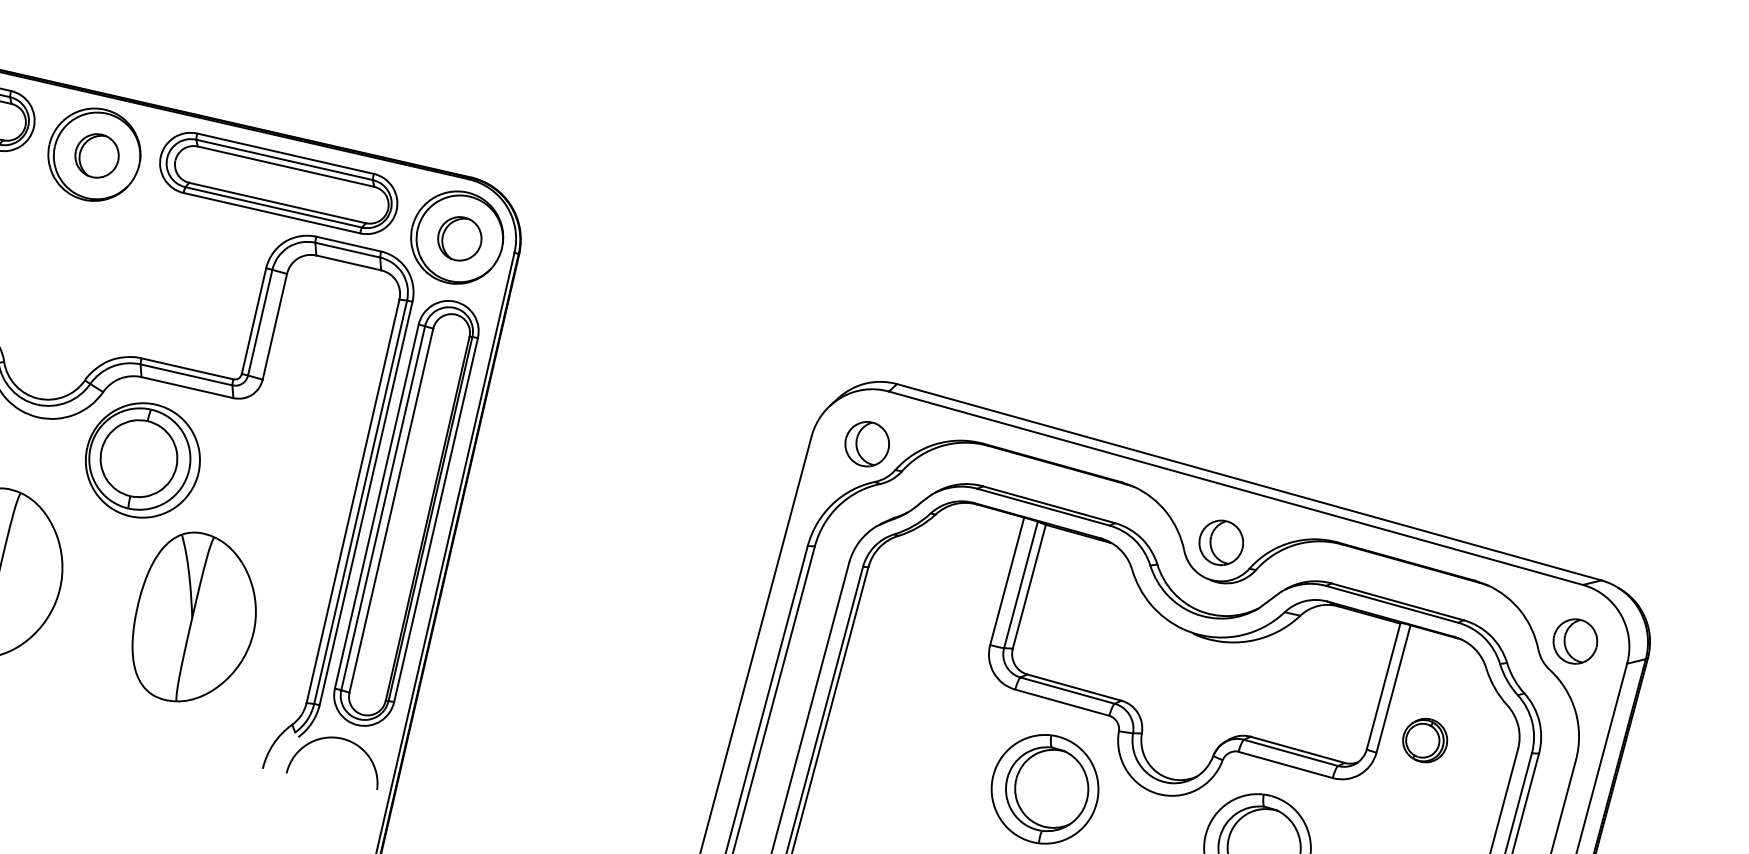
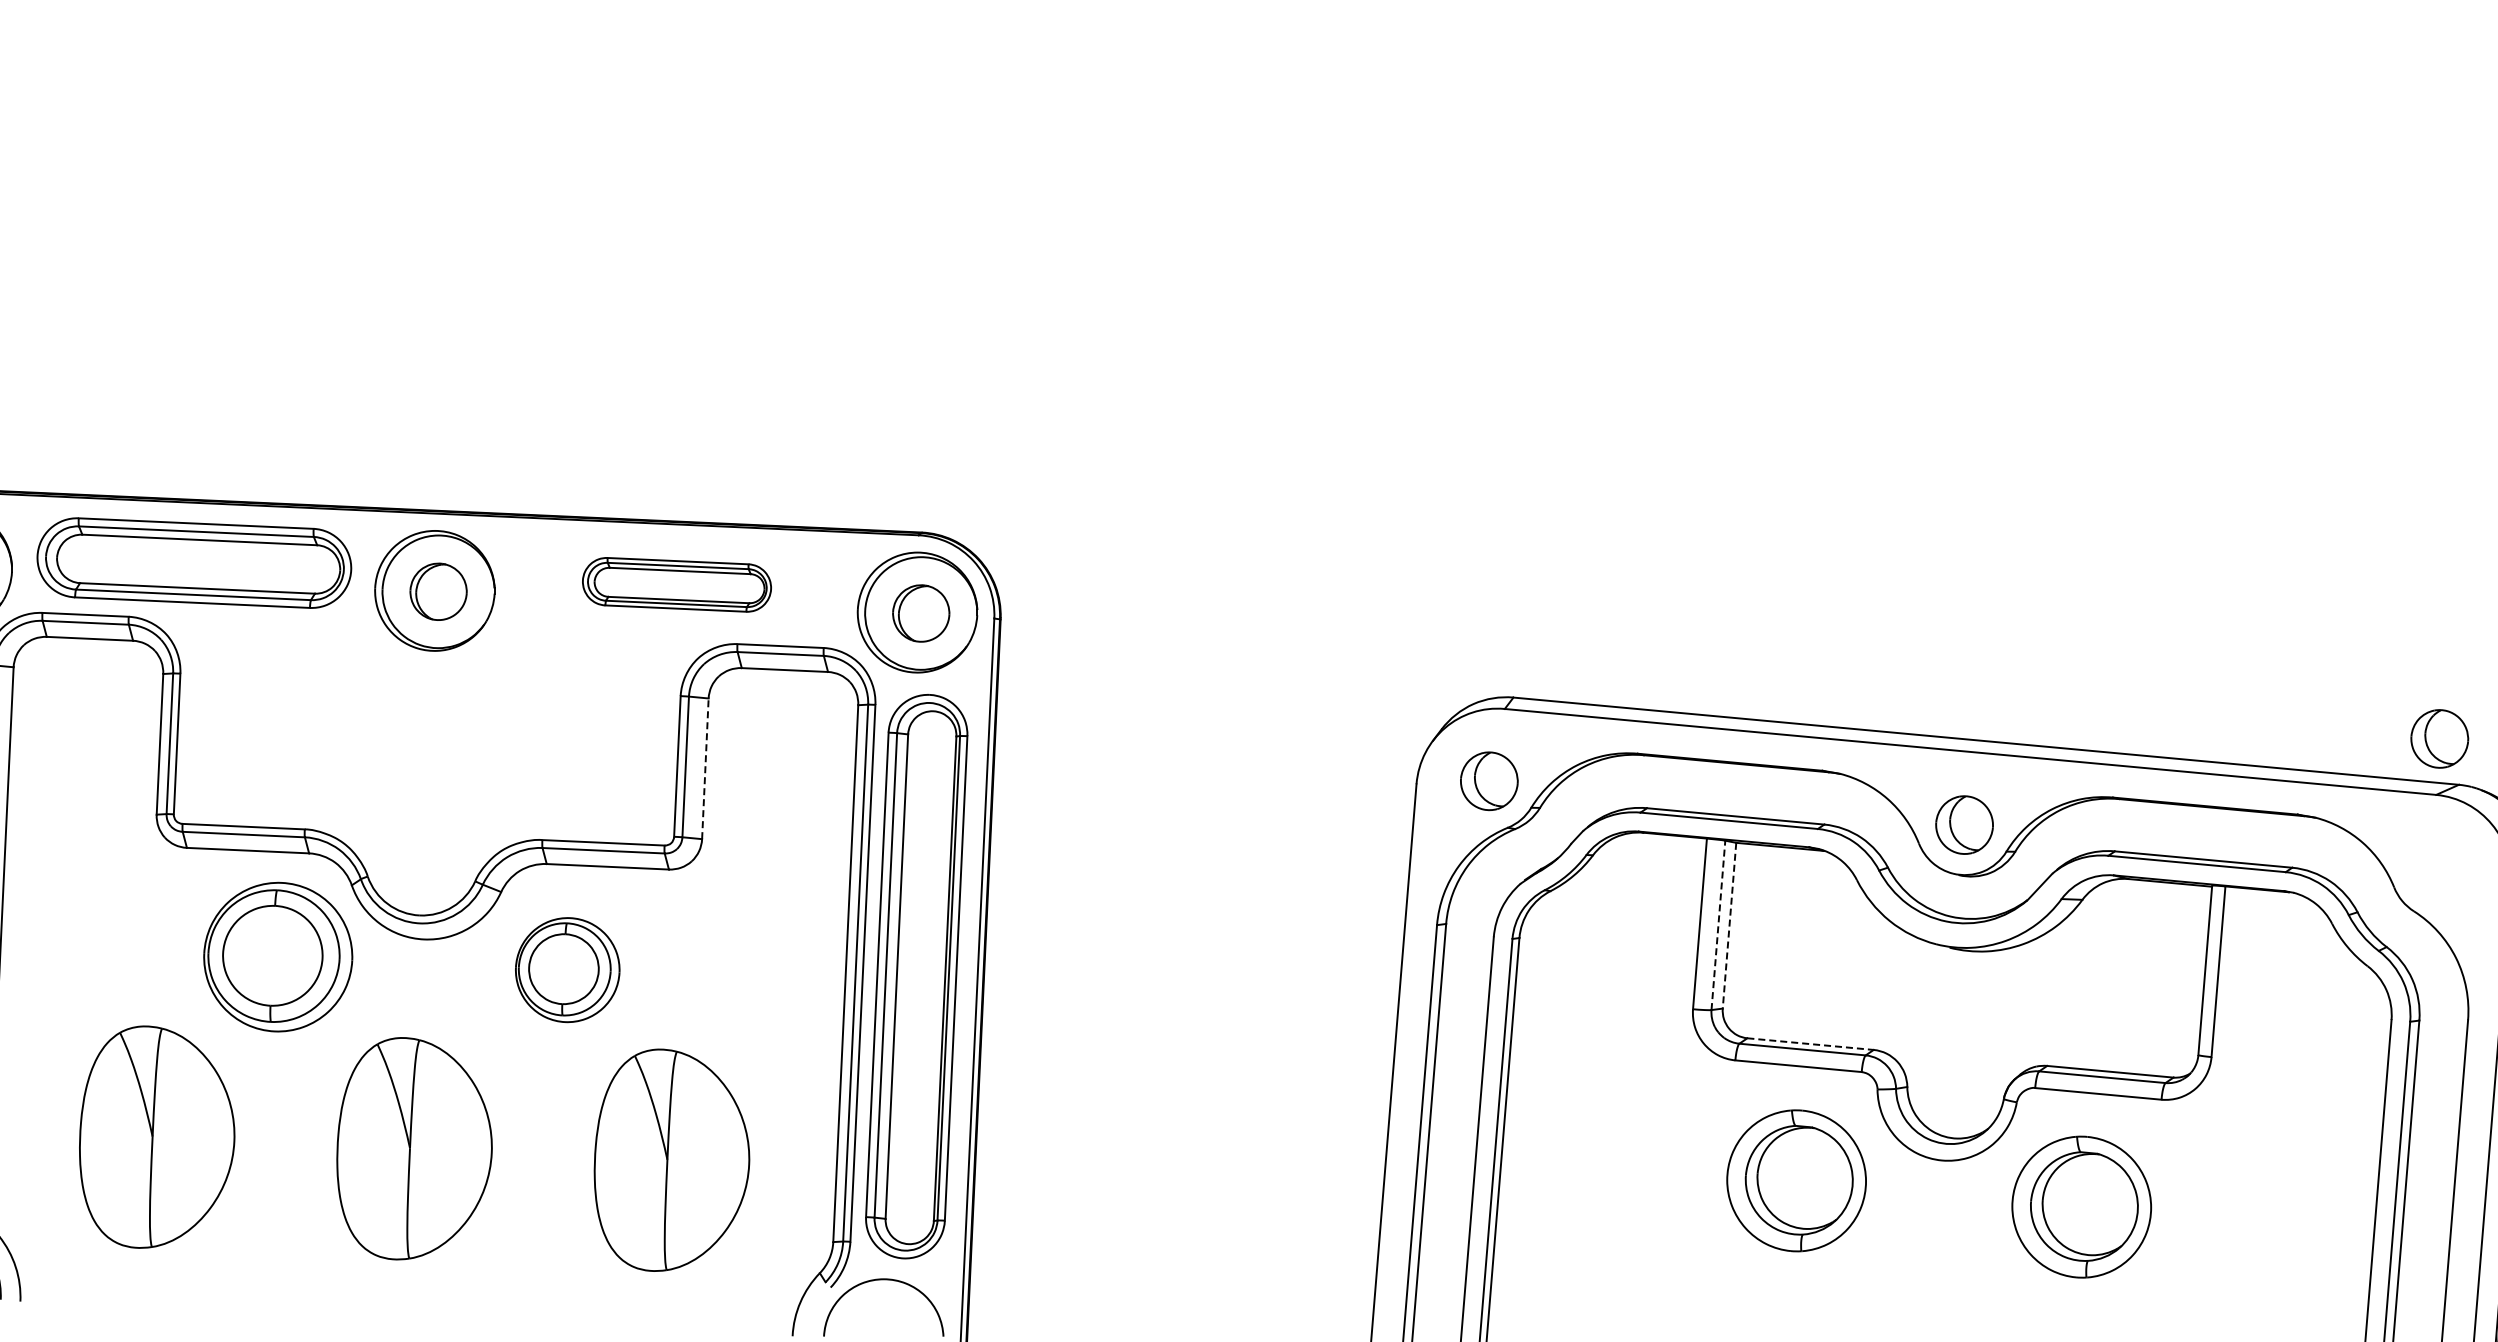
part: (278, 183) -> (676, 584), size x0.6
line: (275, 326) -> (705, 768), solid -> dashed
part: (142, 459) -> (567, 969), size x0.7
line: (1021, 585) -> (1718, 925), solid -> dashed
line: (1029, 587) -> (1729, 926), solid -> dashed
part: (1575, 641) -> (2439, 738), moved
line: (1075, 688) -> (1811, 1044), solid -> dashed
part: (1424, 740) -> (2270, 1030), removed

